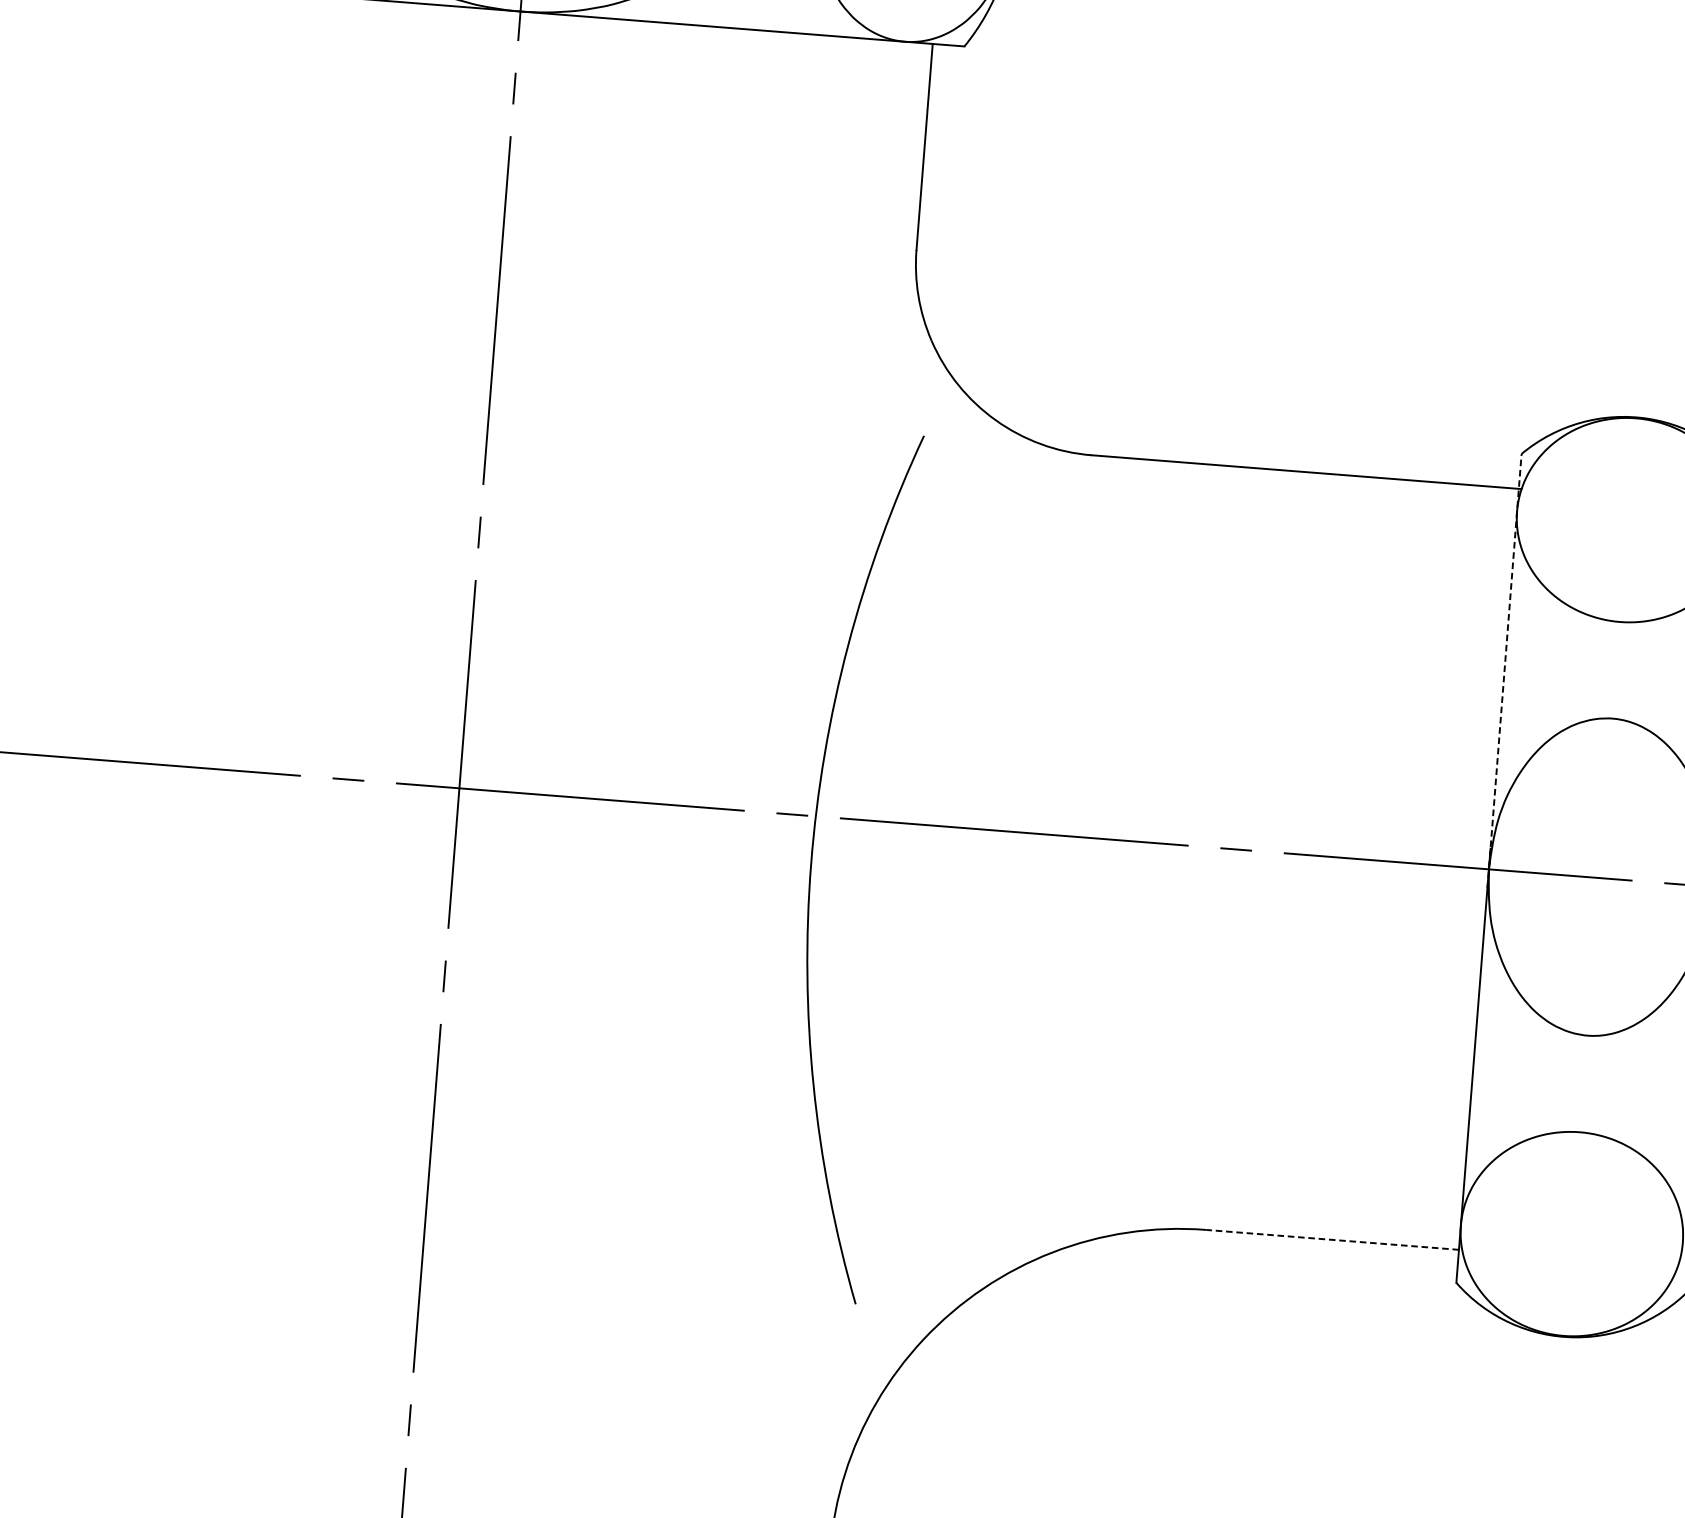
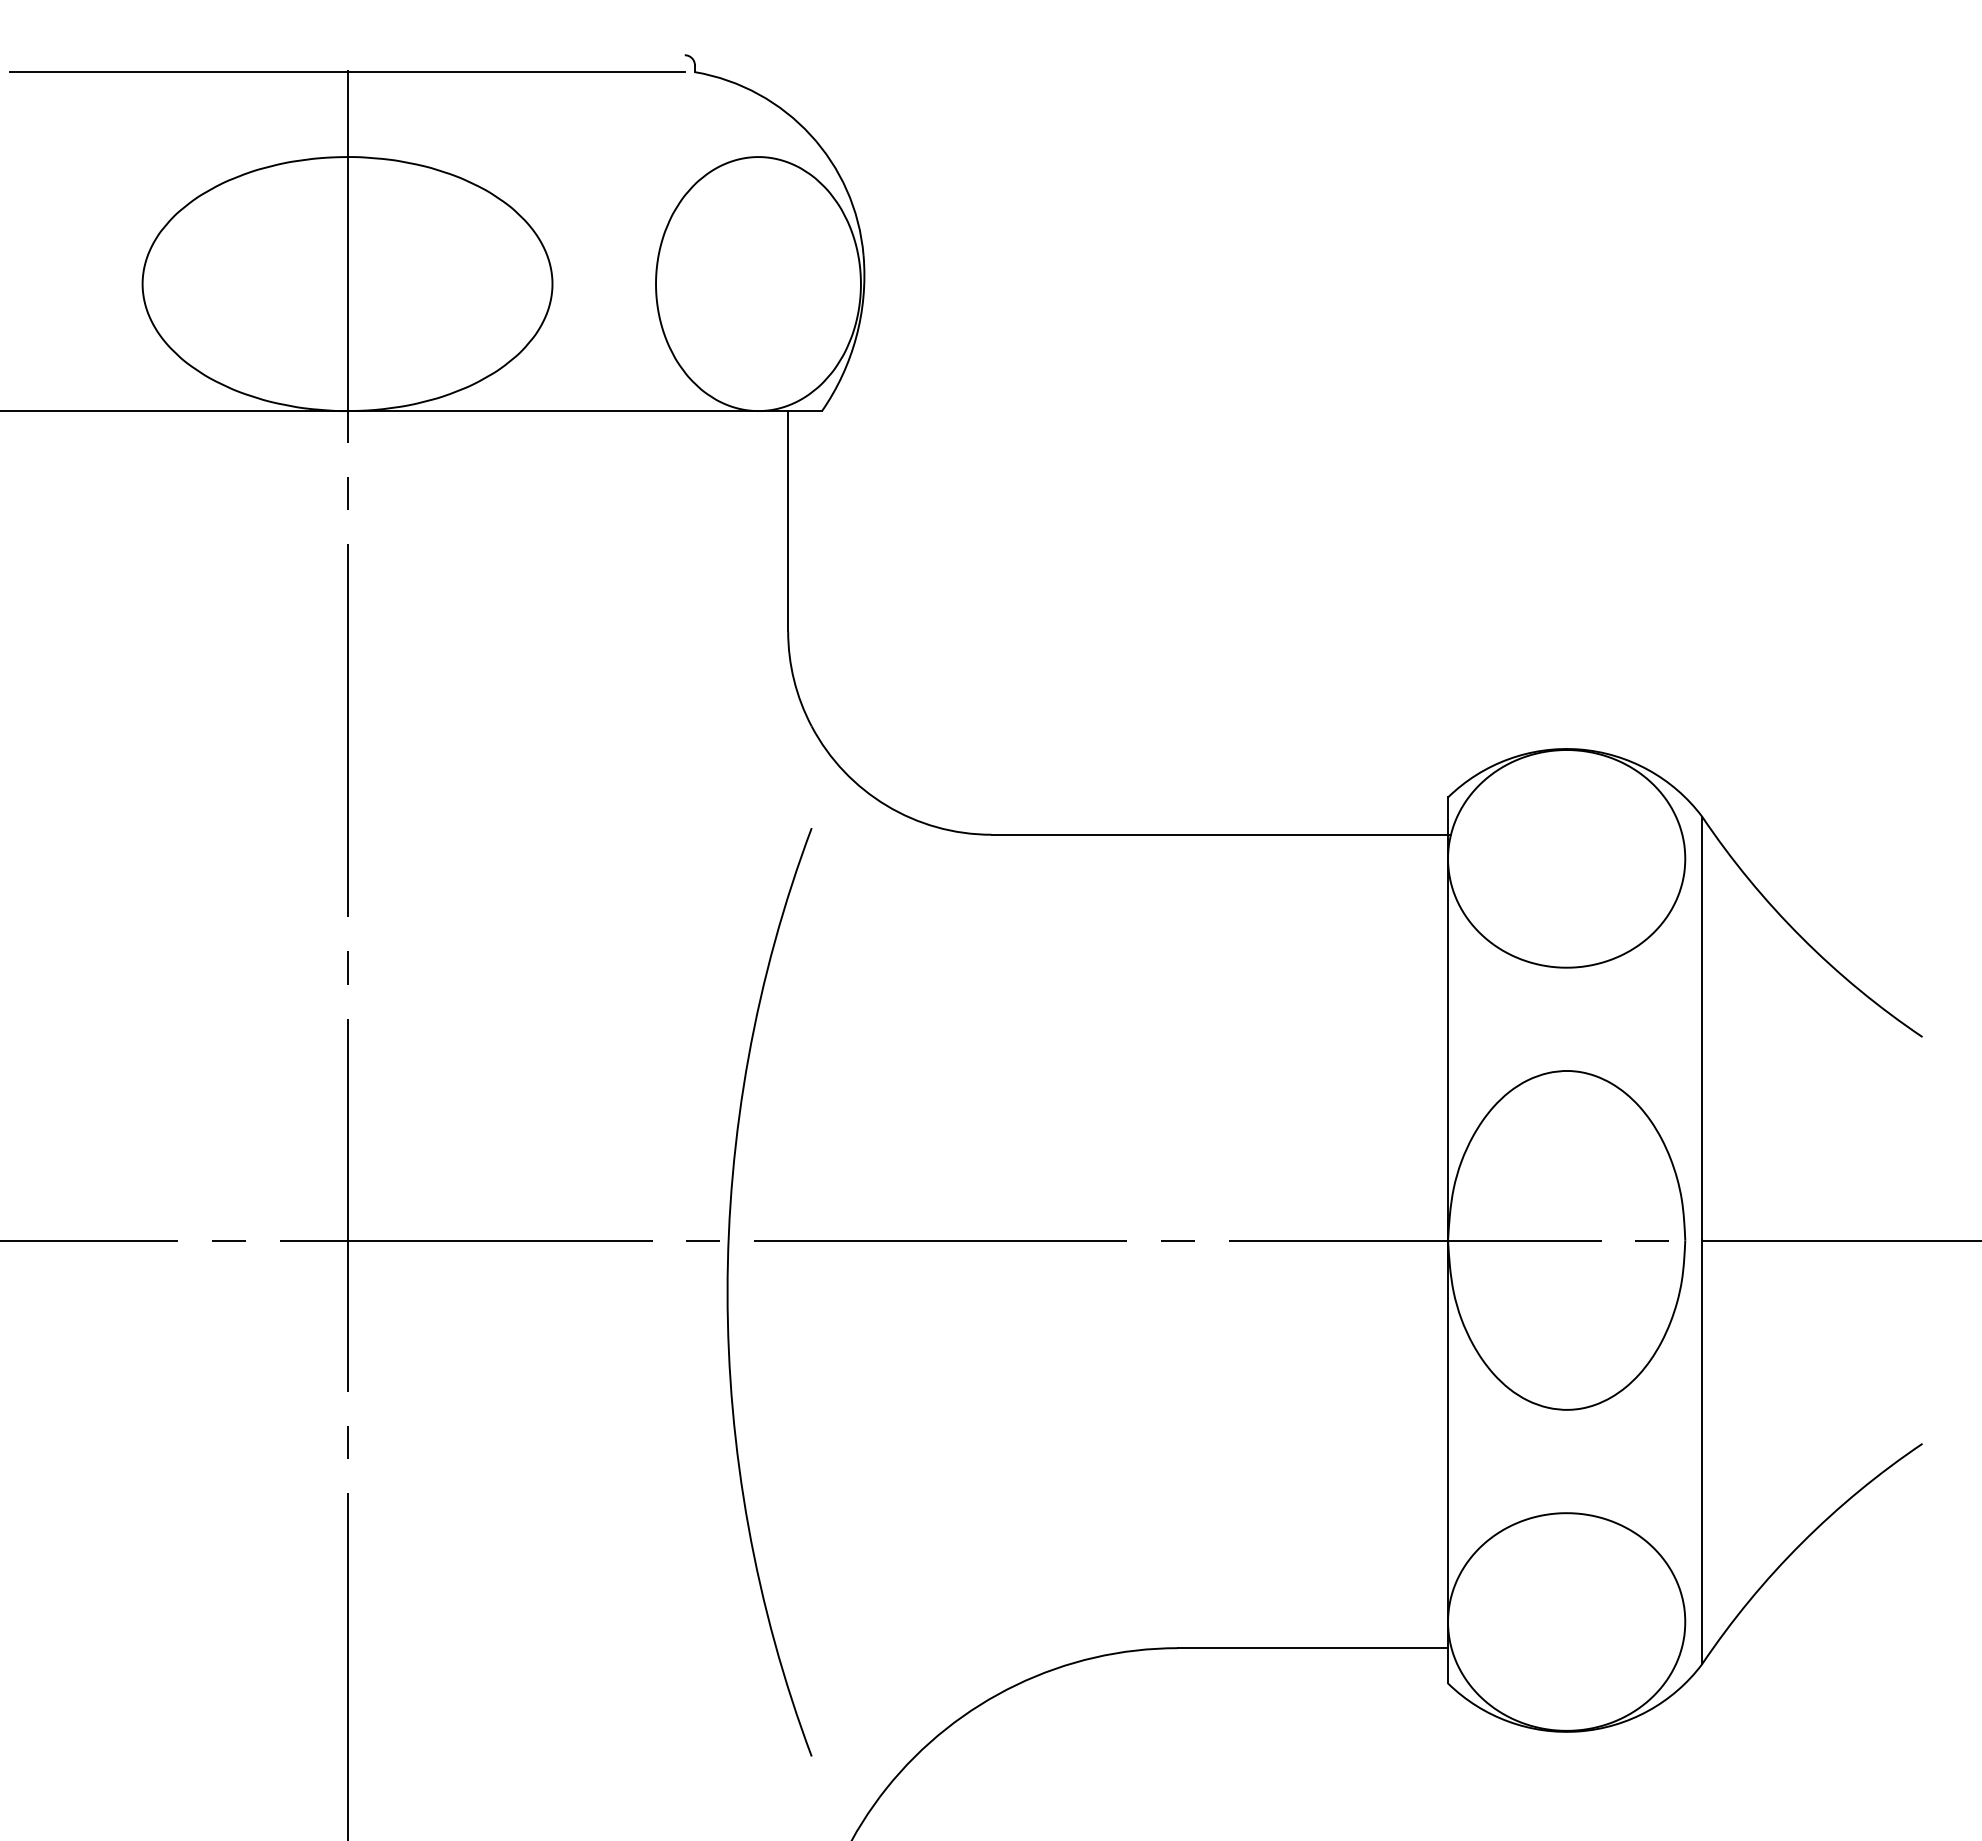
line: (1505, 670) -> (1448, 1028), dashed -> solid
line: (1332, 1240) -> (1312, 1648), dashed -> solid

